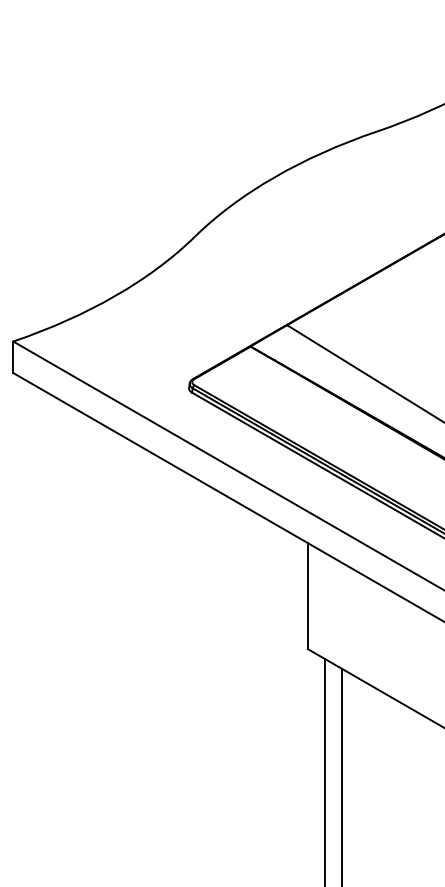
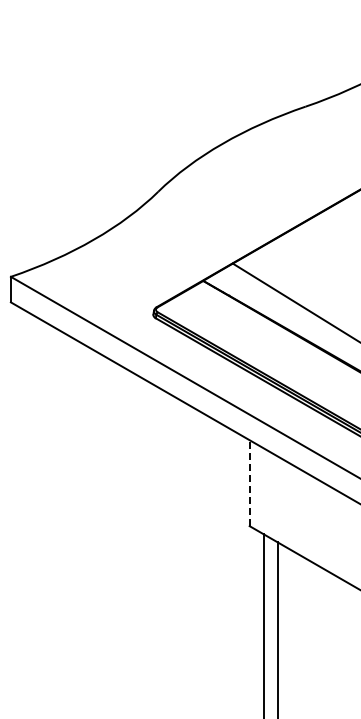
line: (307, 596) -> (249, 483), solid -> dashed

